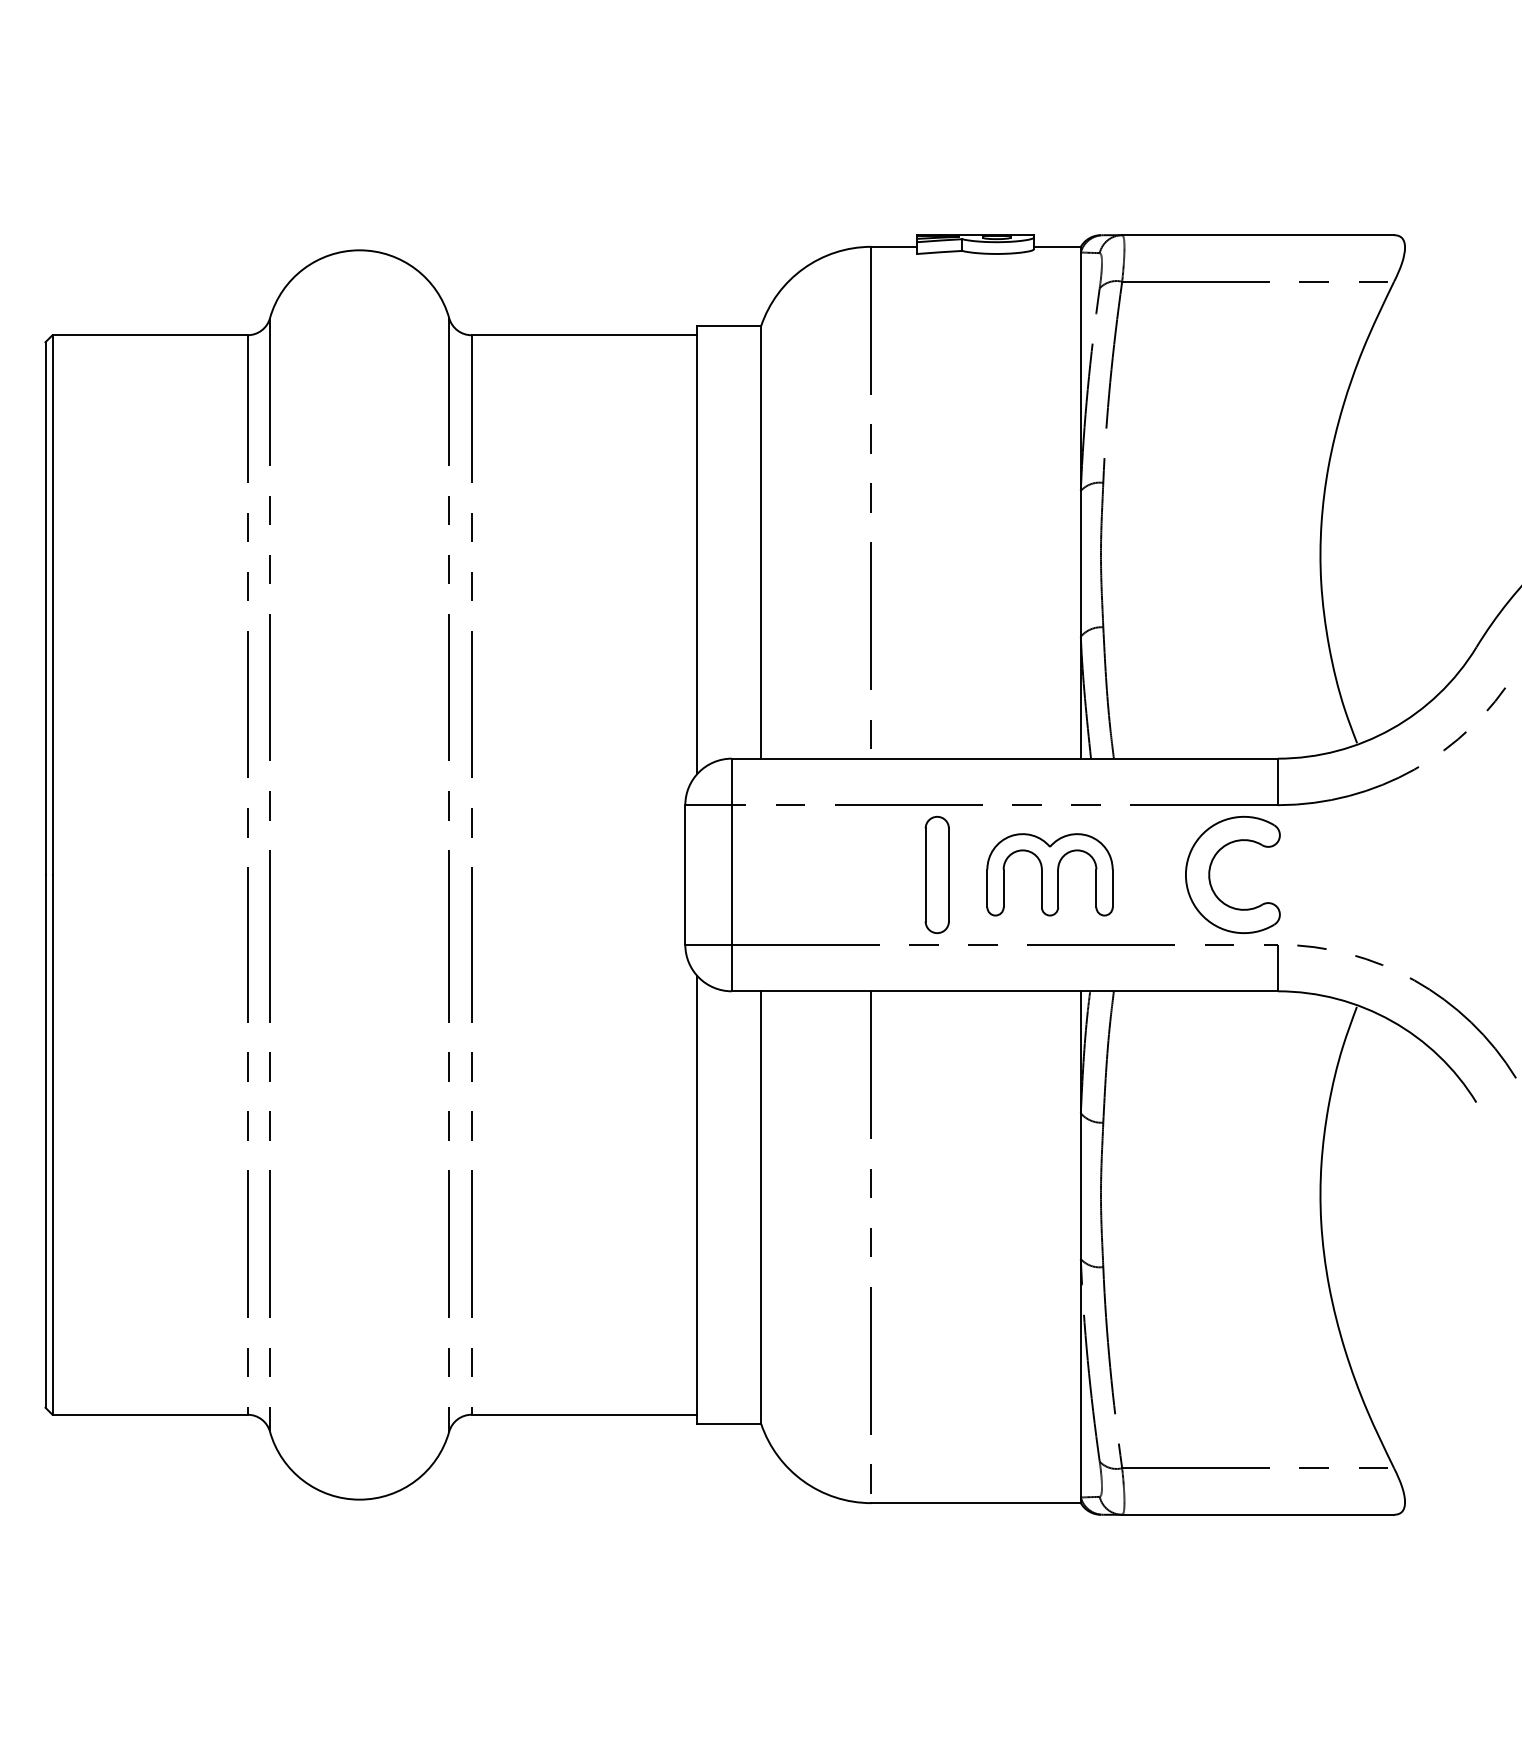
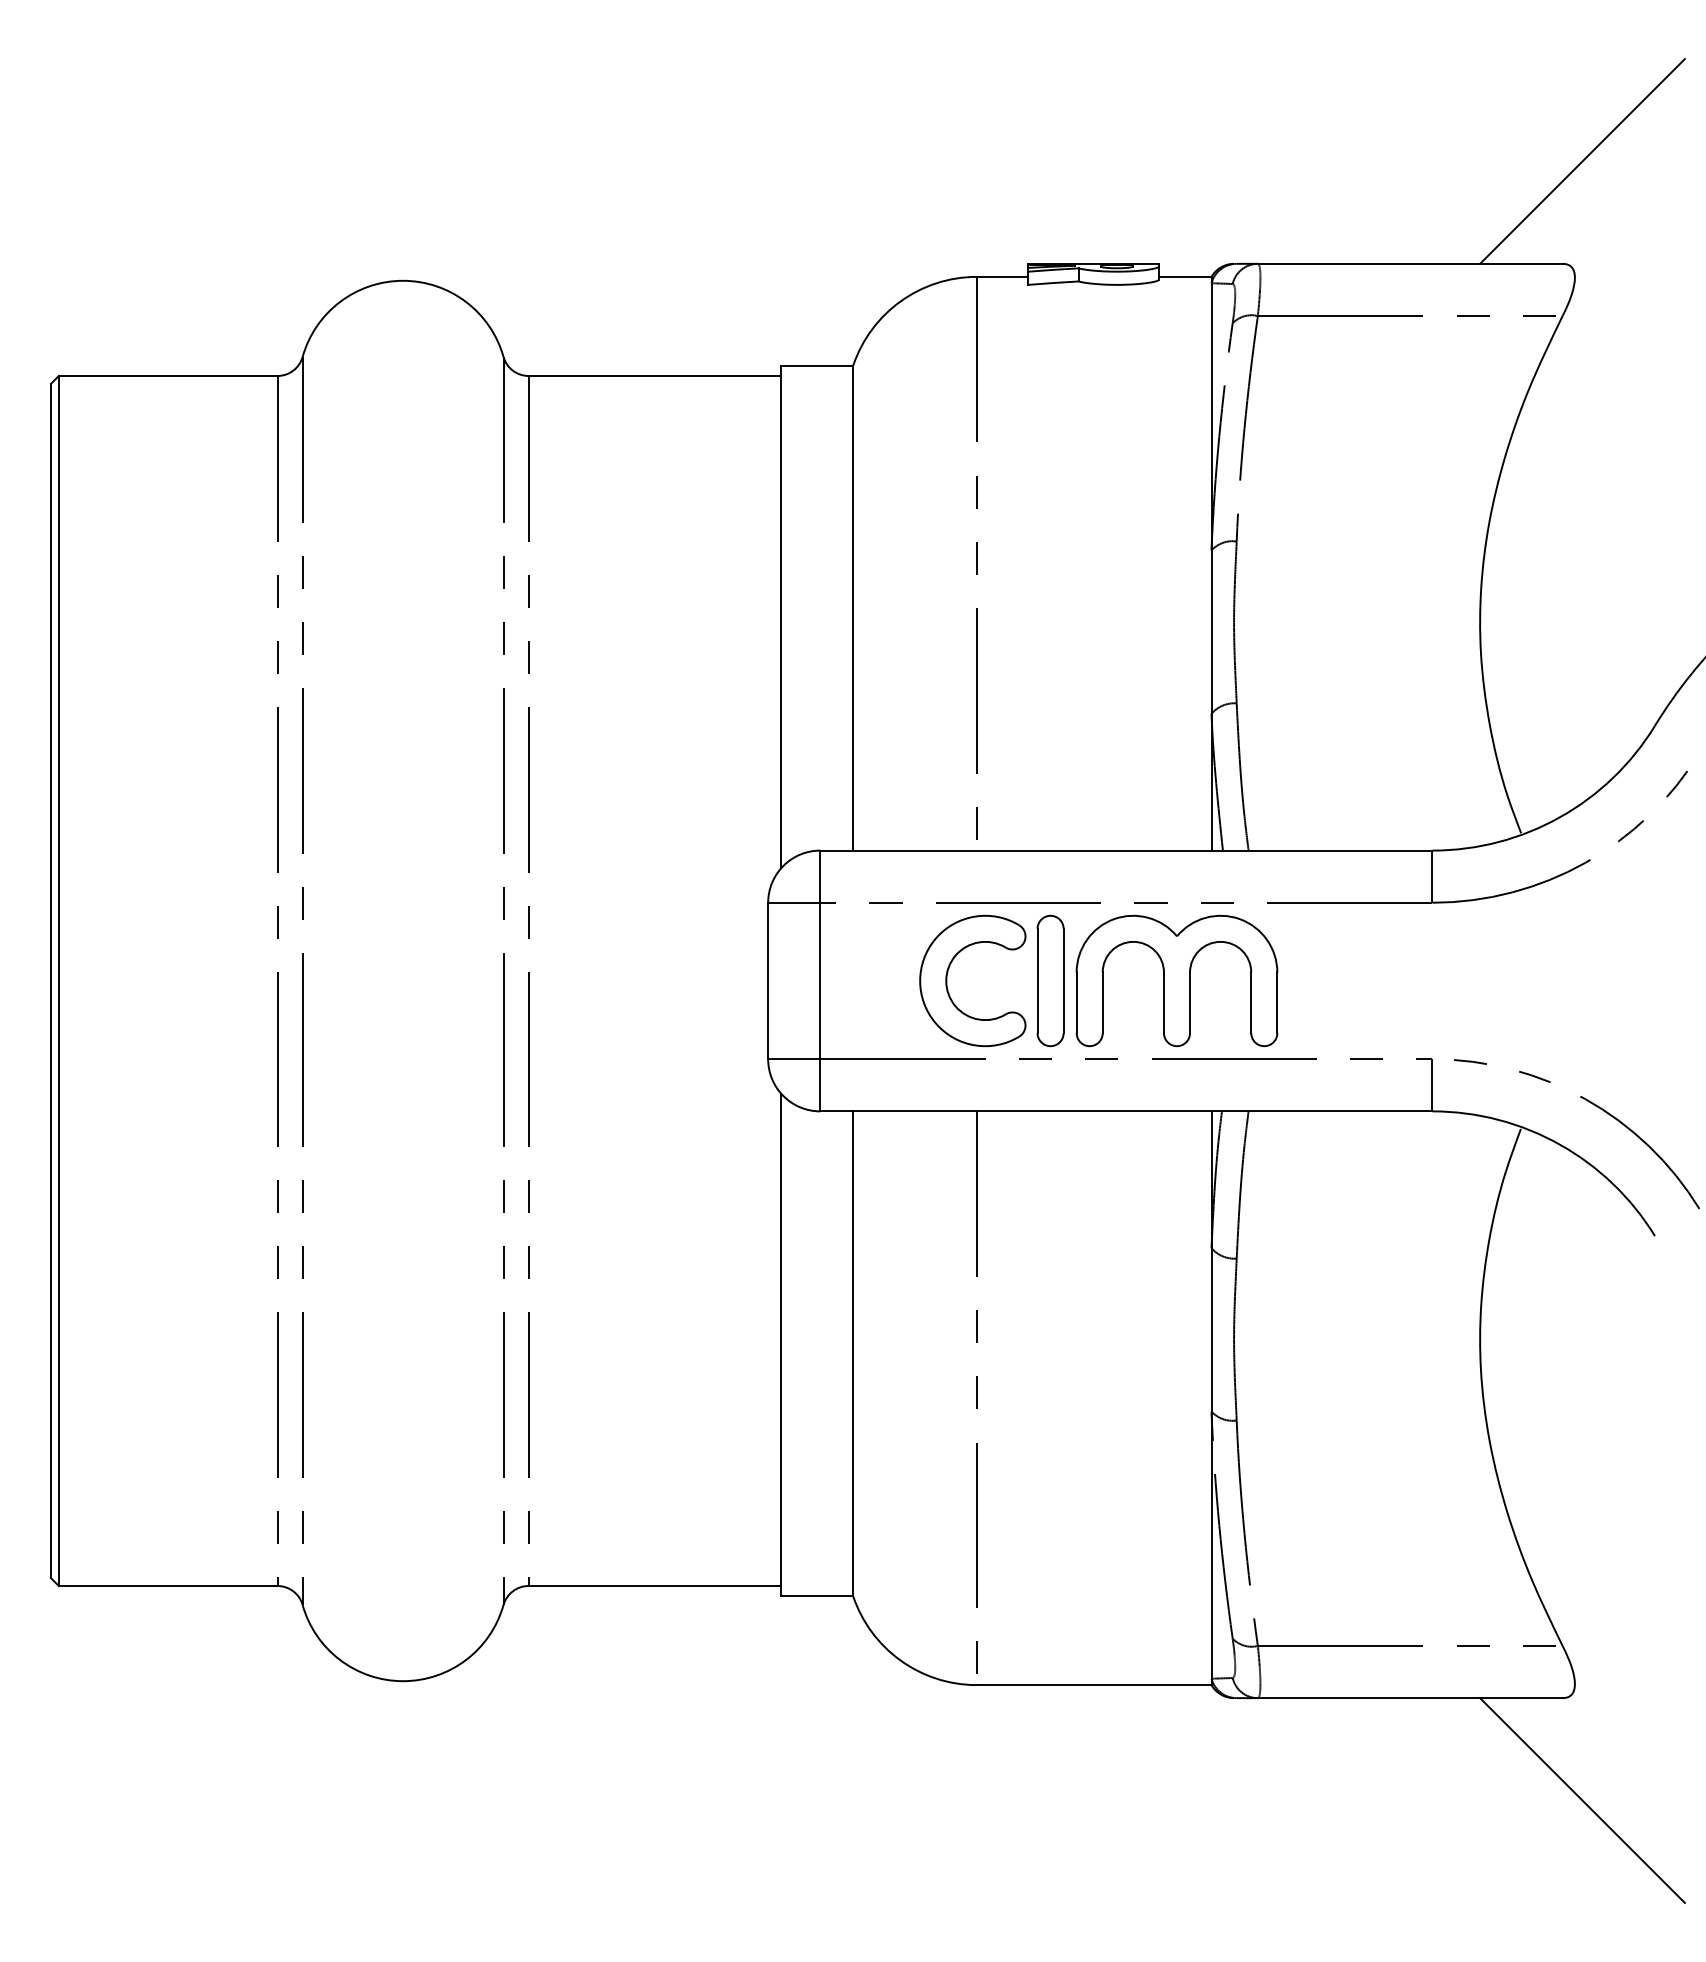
line: (1411, 143) -> (1582, 161), added
part: (1049, 874) -> (1176, 980), size x1.43
part: (1210, 874) -> (947, 980), moved
line: (1411, 1605) -> (1582, 1799), added

